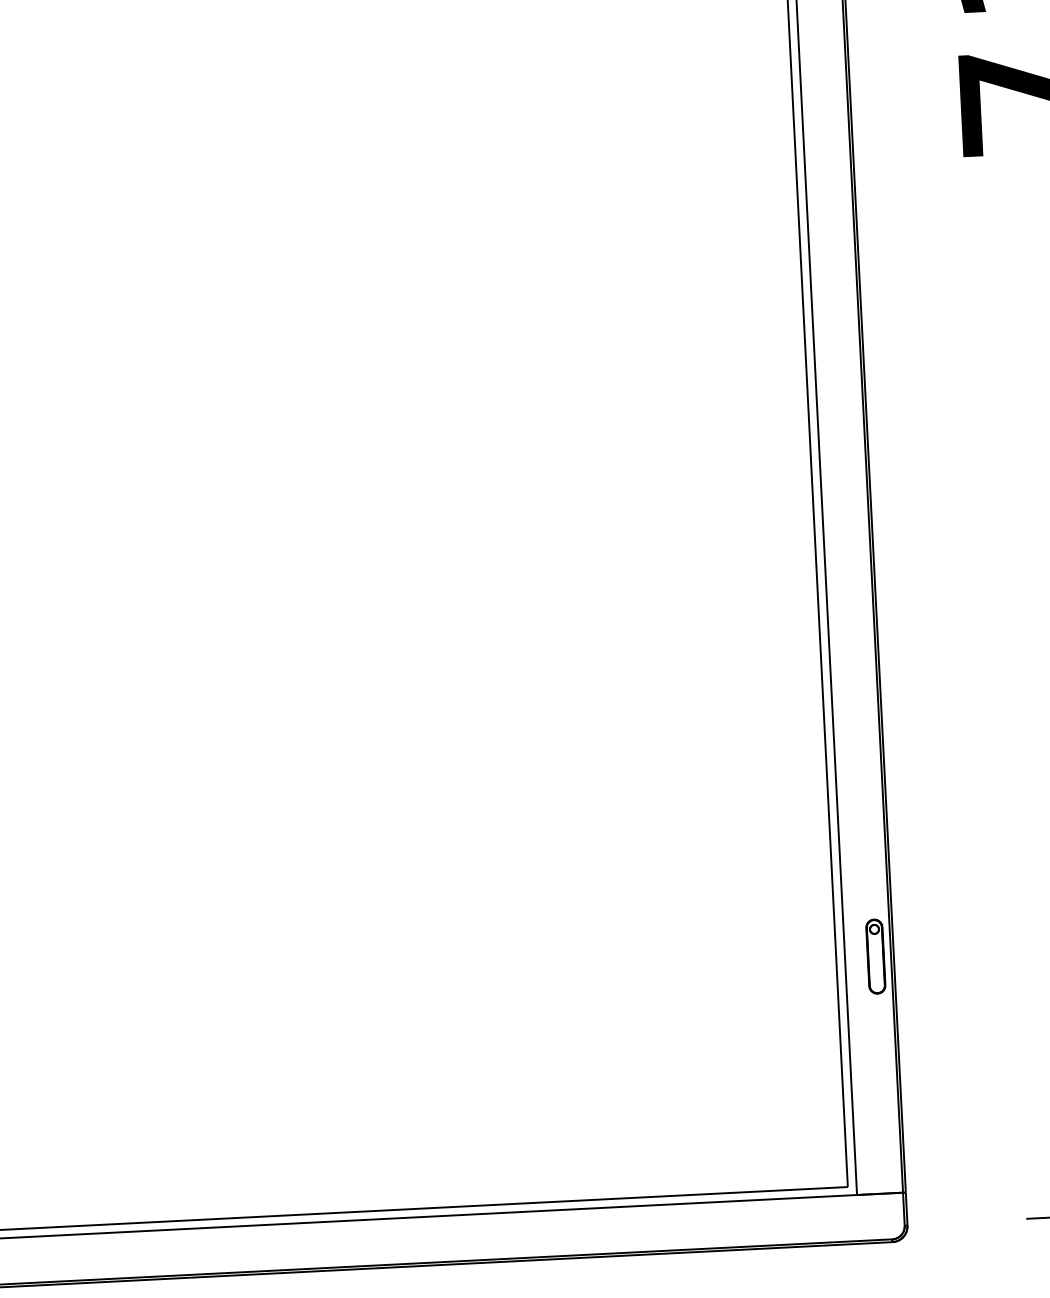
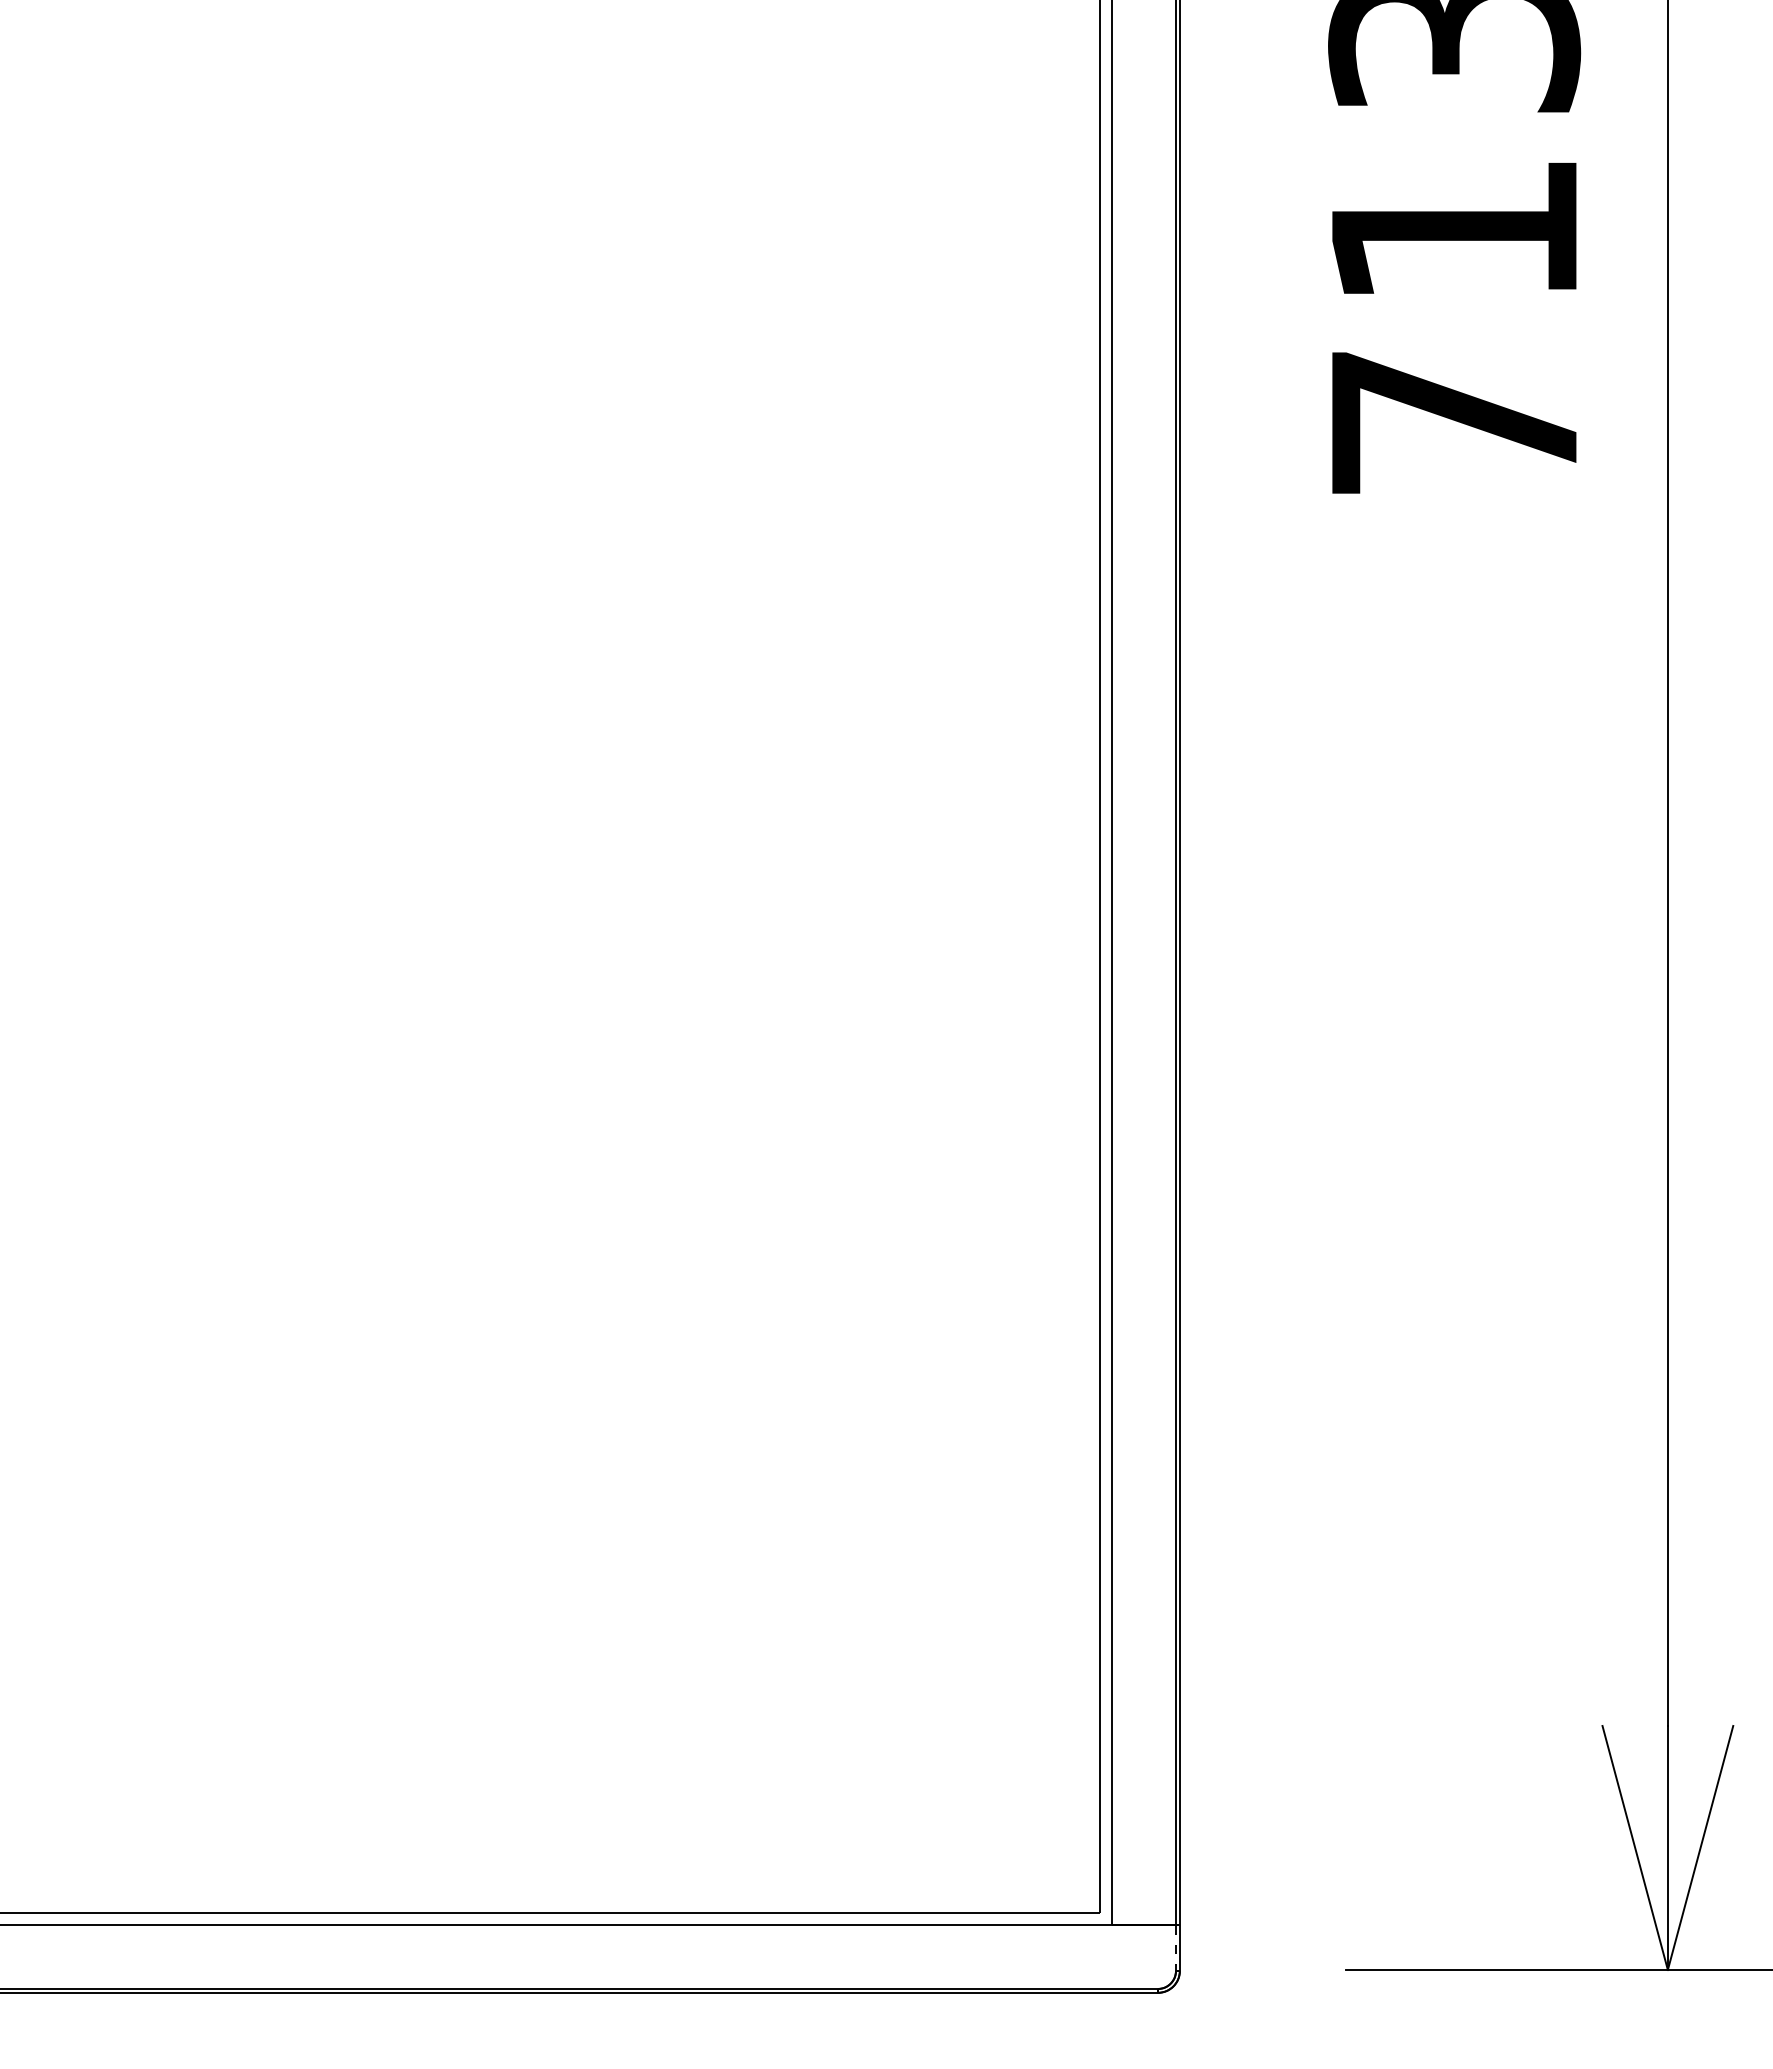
part: (875, 956) -> (1154, 1595), removed
line: (903, 1208) -> (1175, 1947), solid -> dashed

